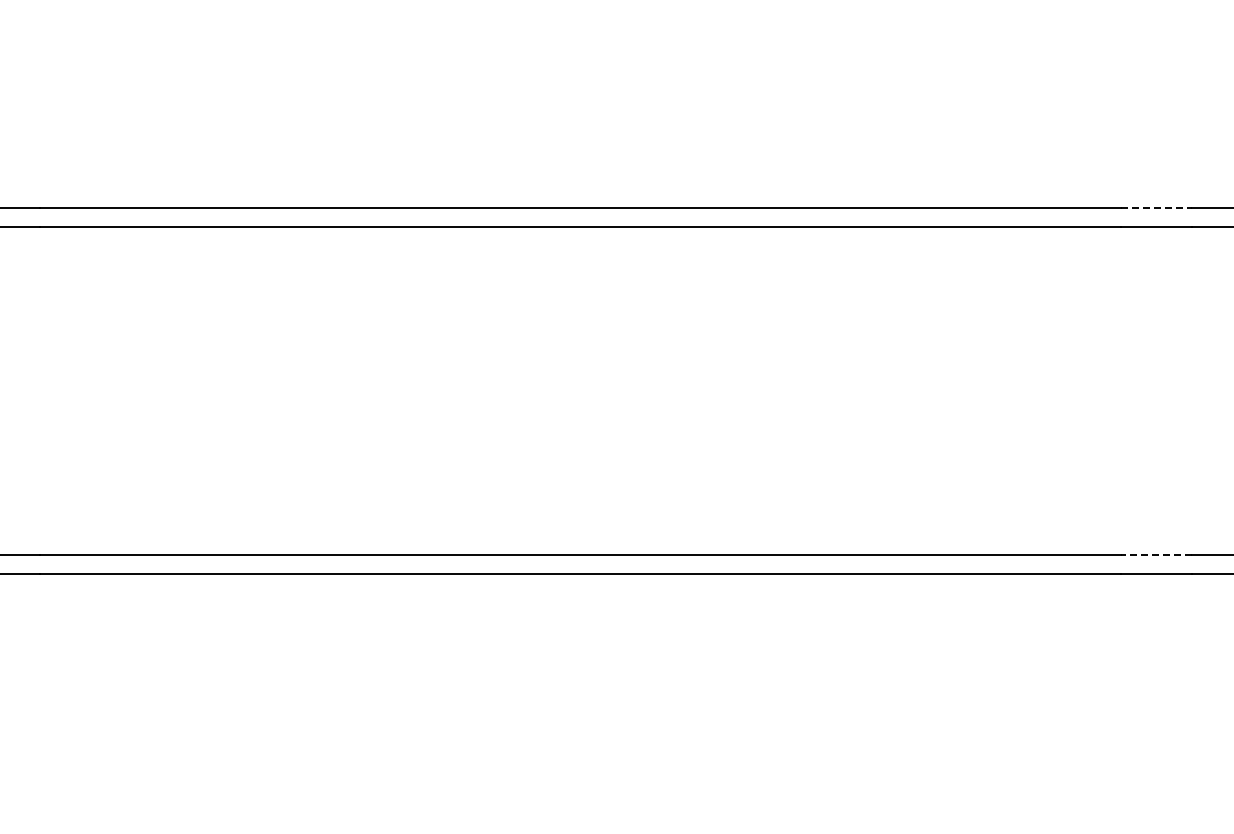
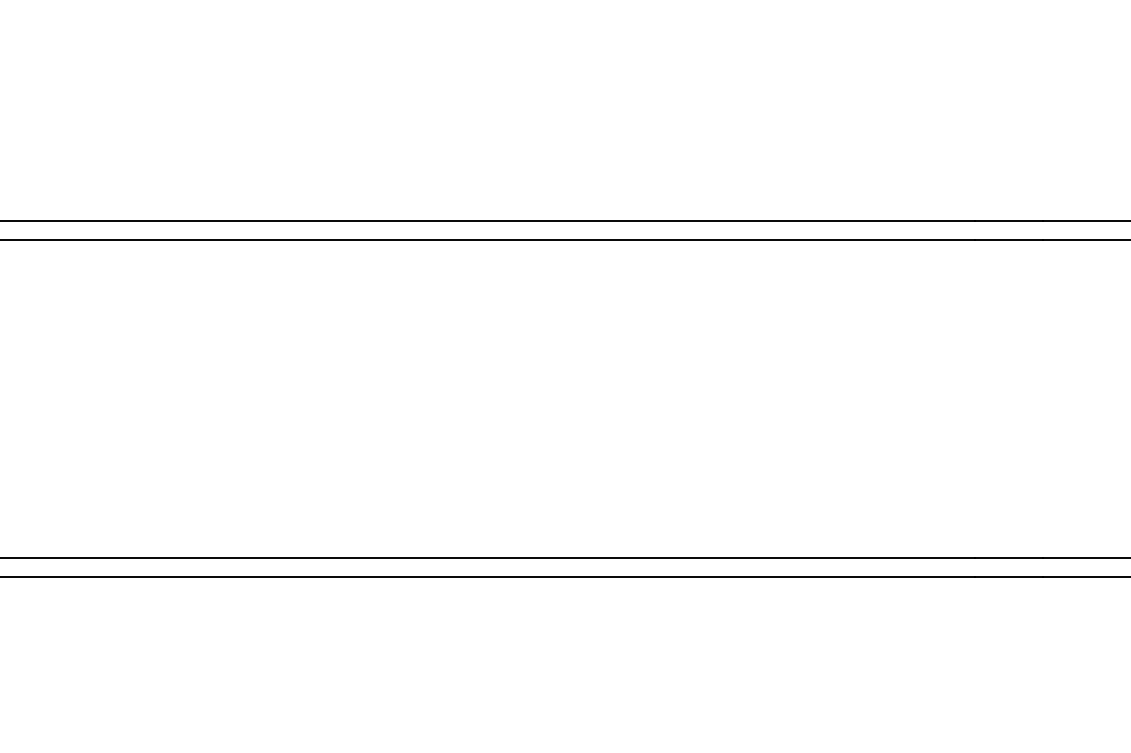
line: (1157, 207) -> (1009, 220), dashed -> solid
line: (1156, 554) -> (1008, 557), dashed -> solid

